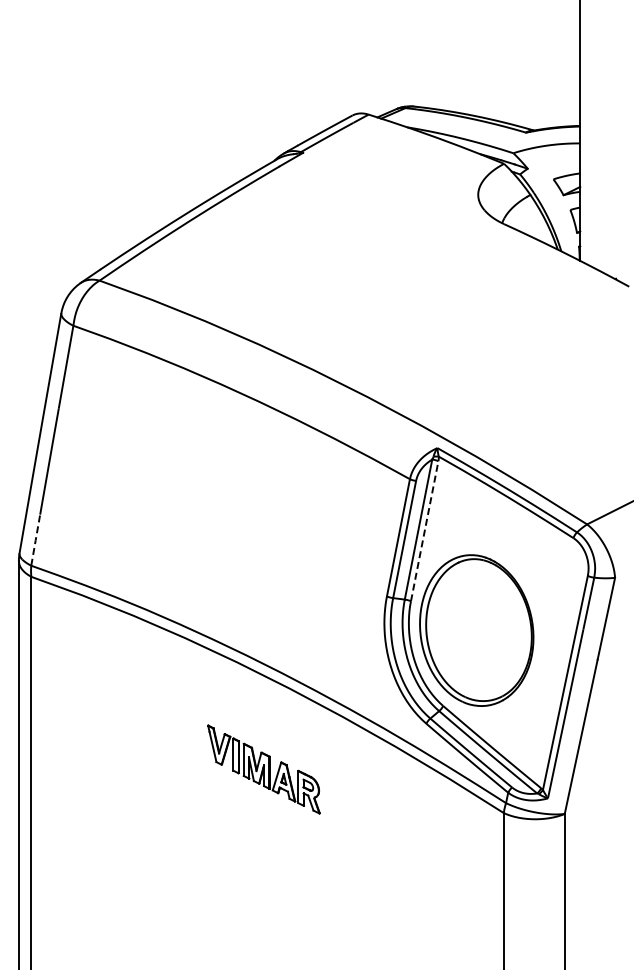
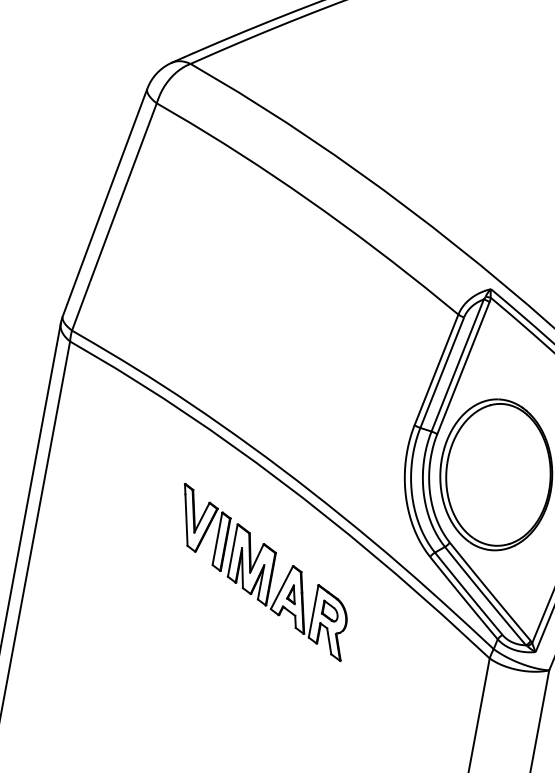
line: (424, 530) -> (463, 367), dashed -> solid
line: (35, 540) -> (80, 306), dashed -> solid
part: (263, 769) -> (262, 572), size x1.67

